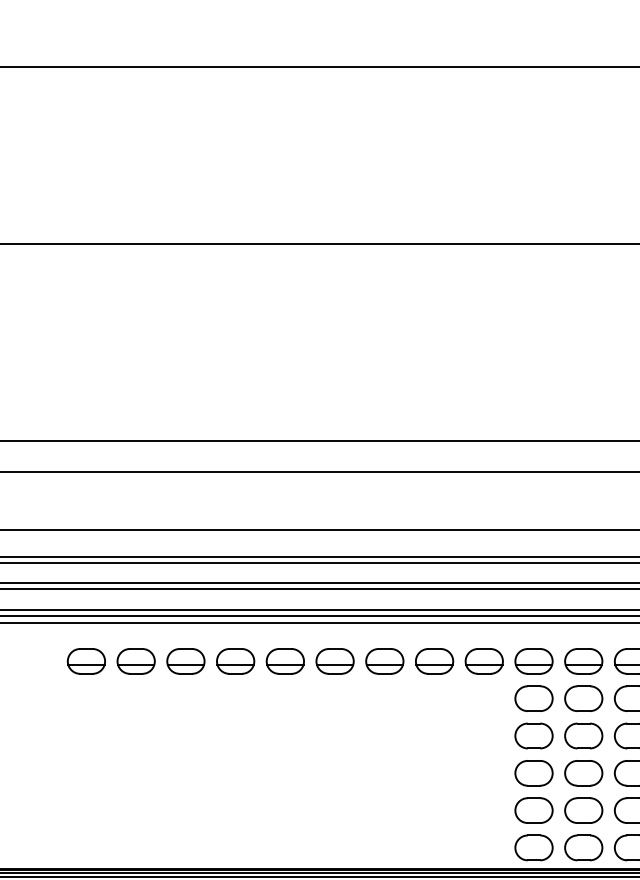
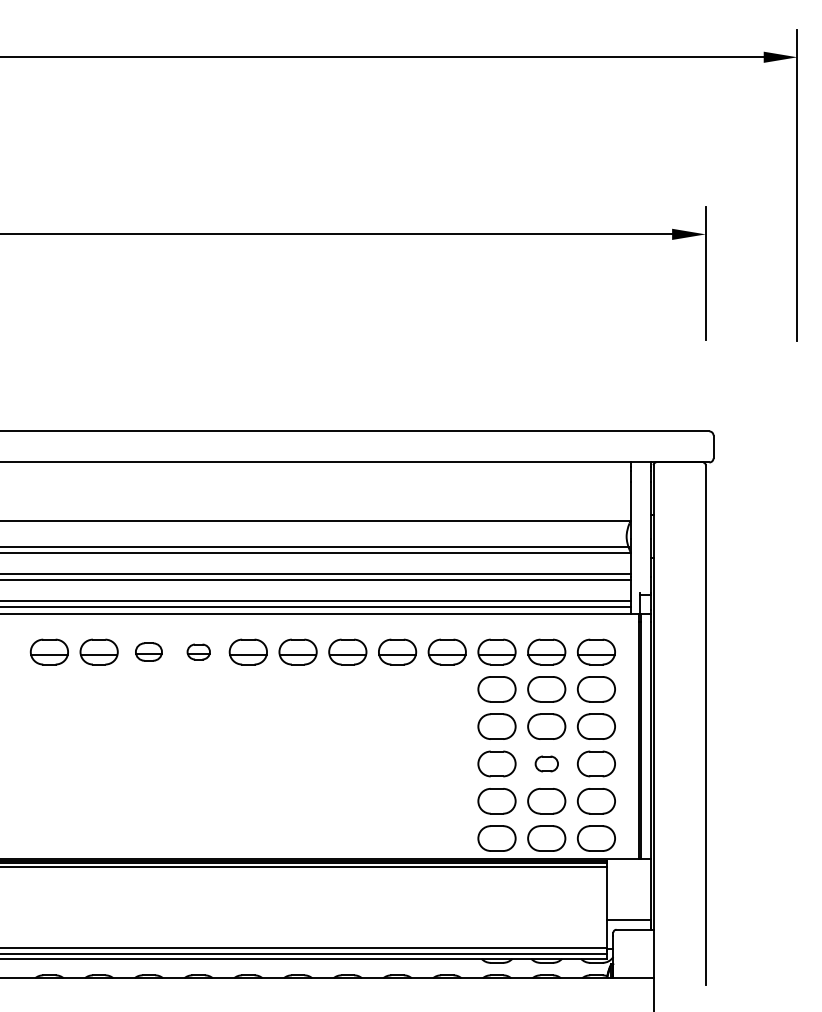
part: (185, 660) -> (148, 651), size x0.7
part: (235, 660) -> (198, 651), size x0.6
part: (583, 772) -> (546, 763), size x0.6

